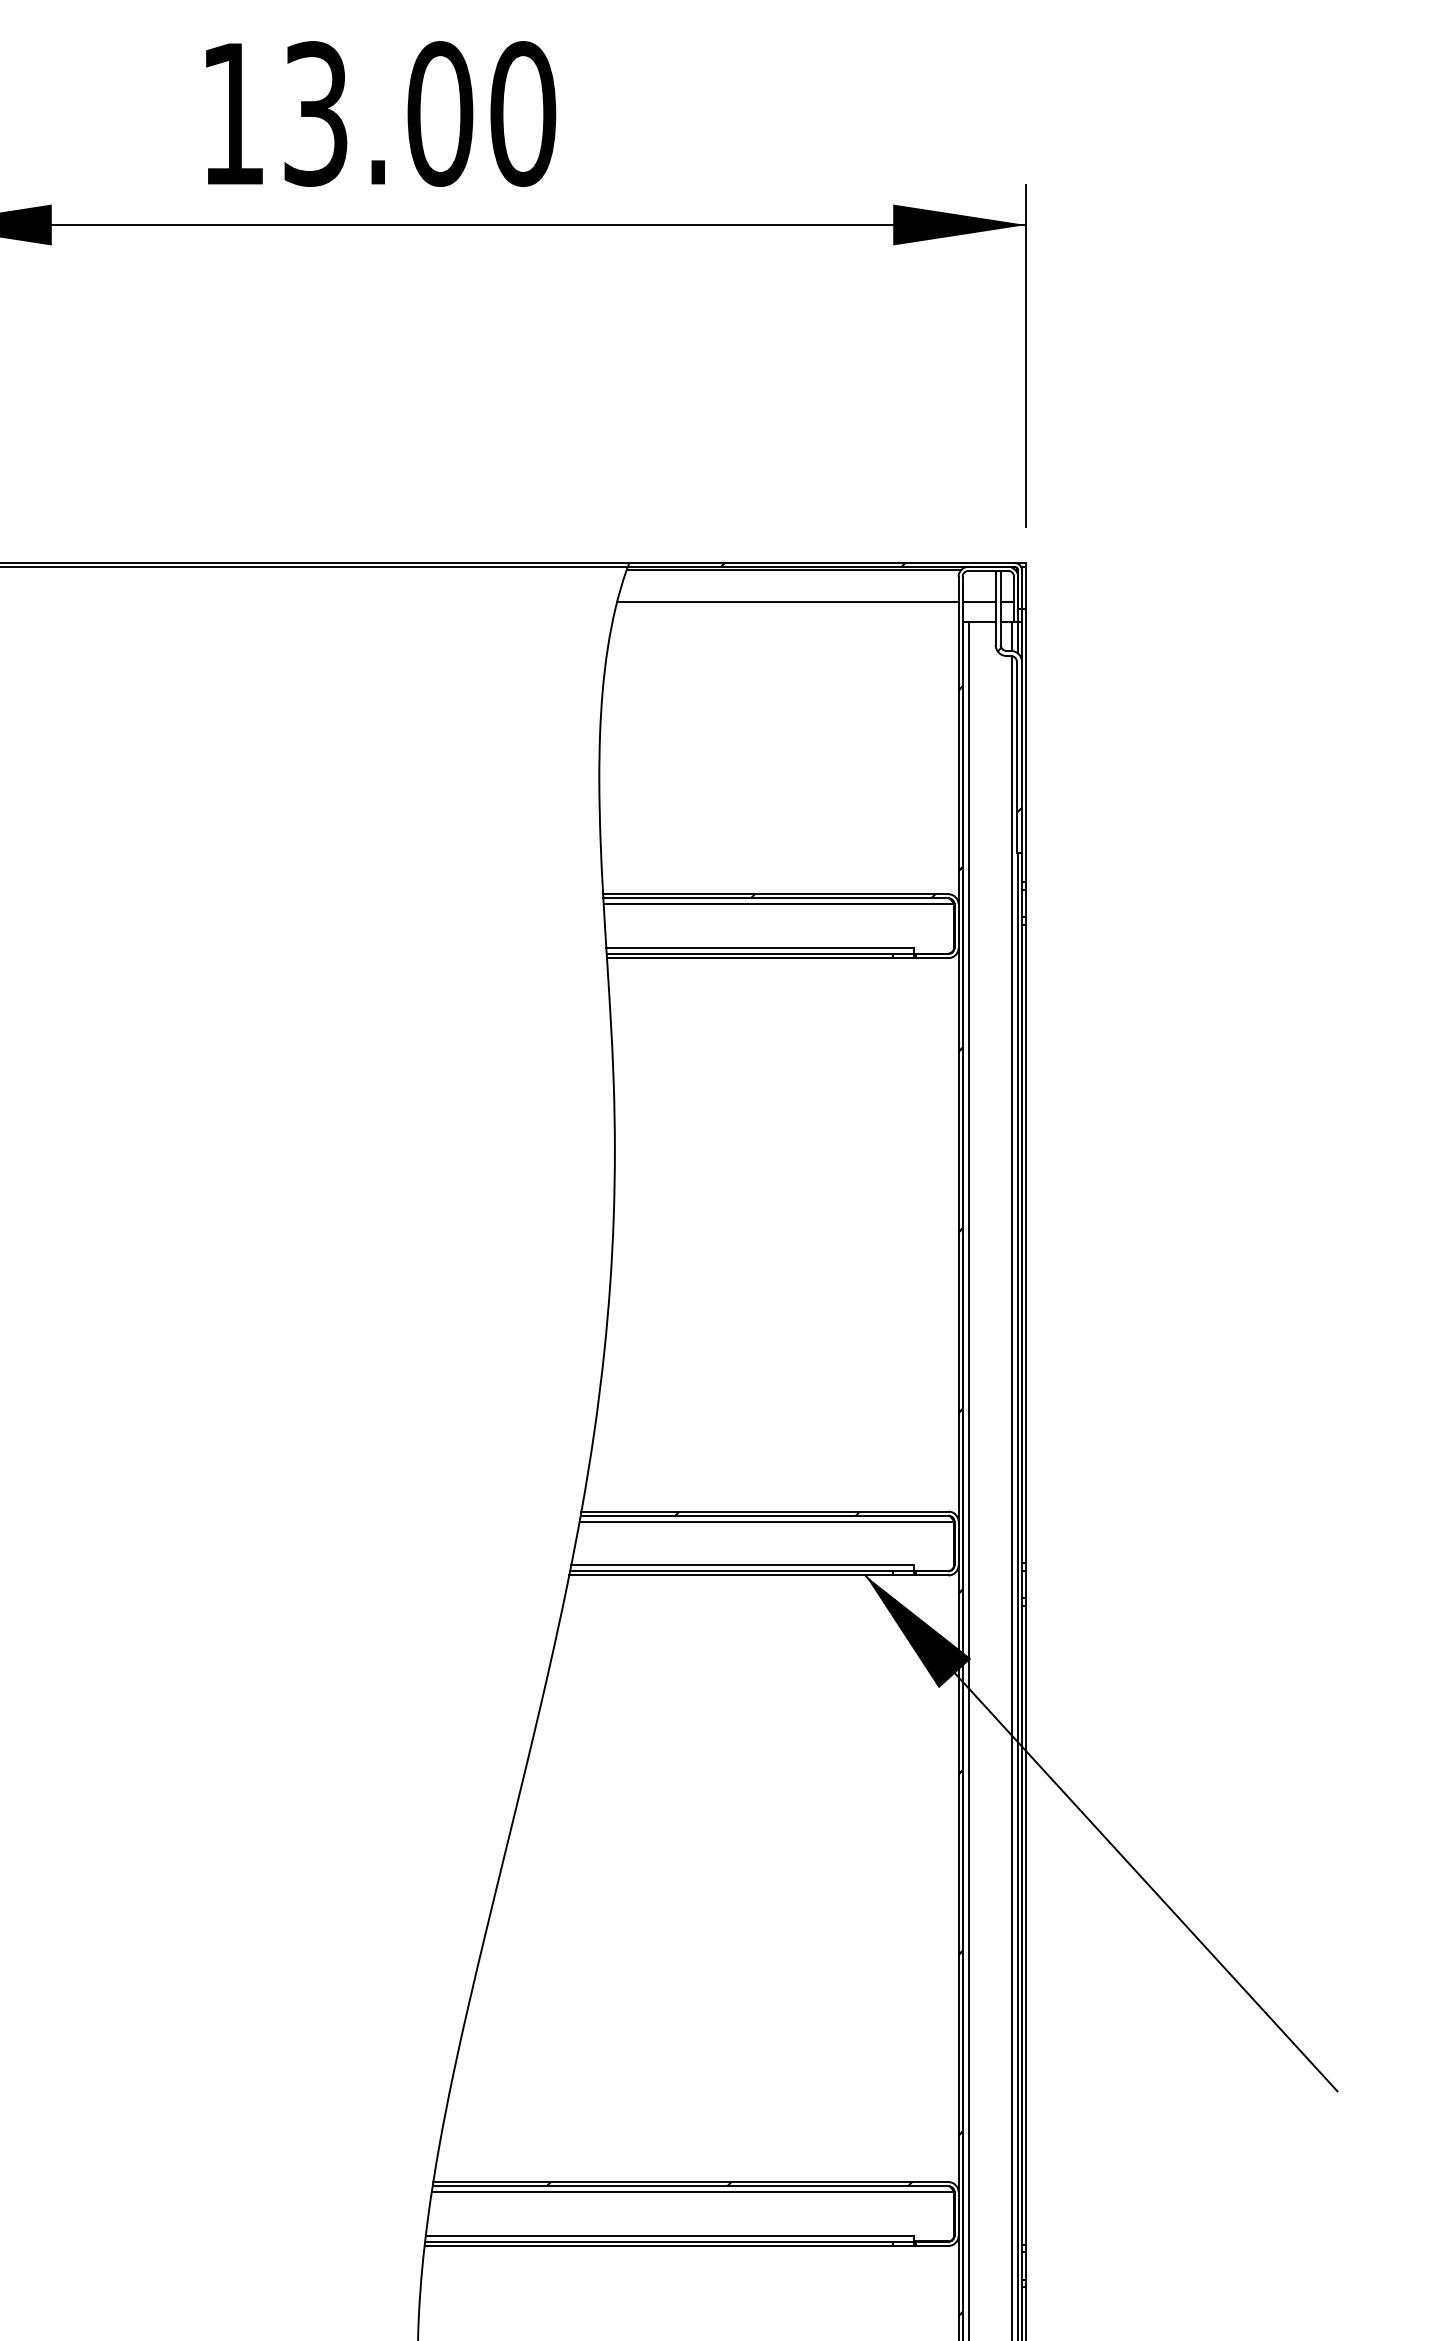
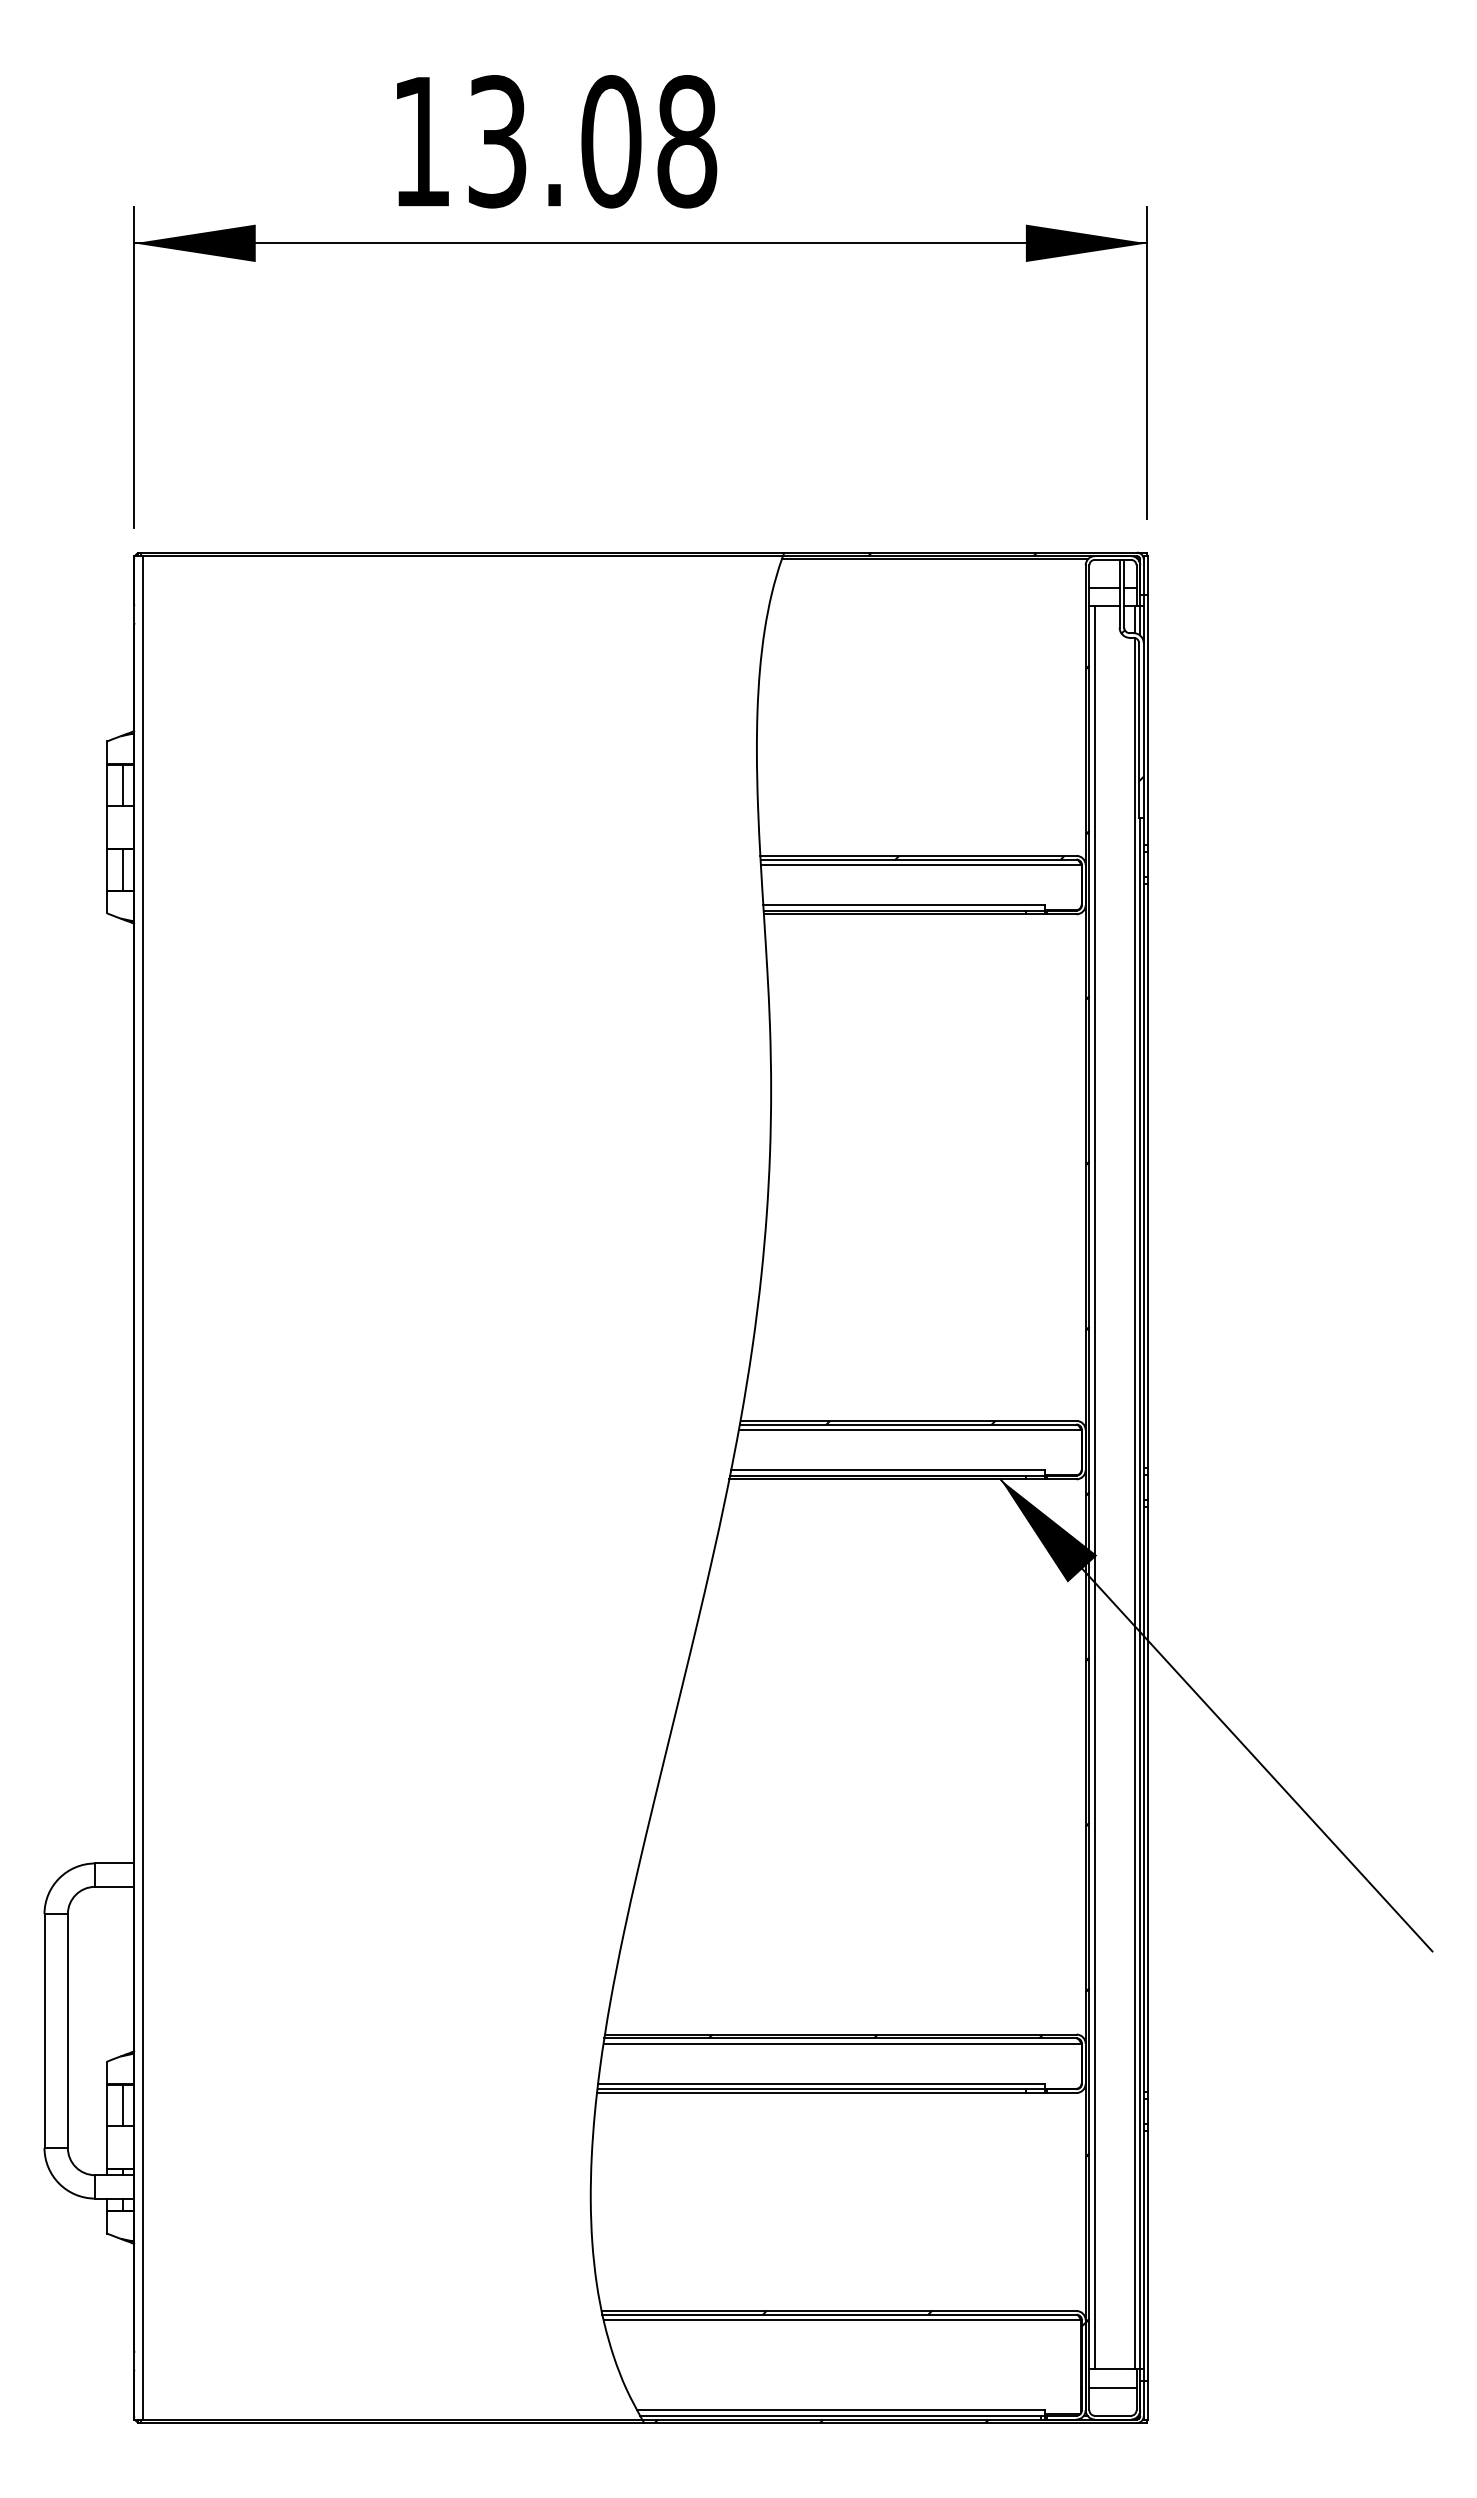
text: (523, 113) -> (687, 141), 13.00 -> 13.08
line: (787, 602) -> (929, 588), removed

